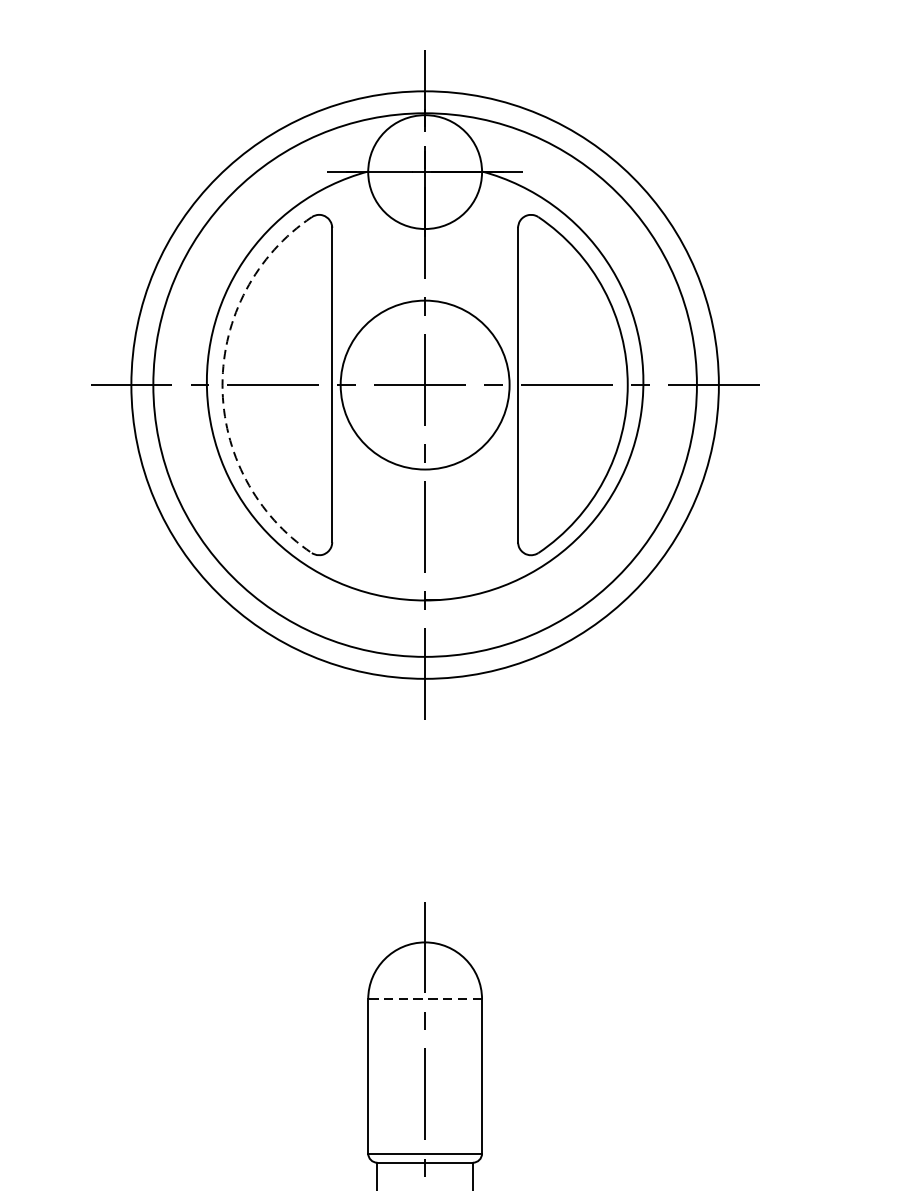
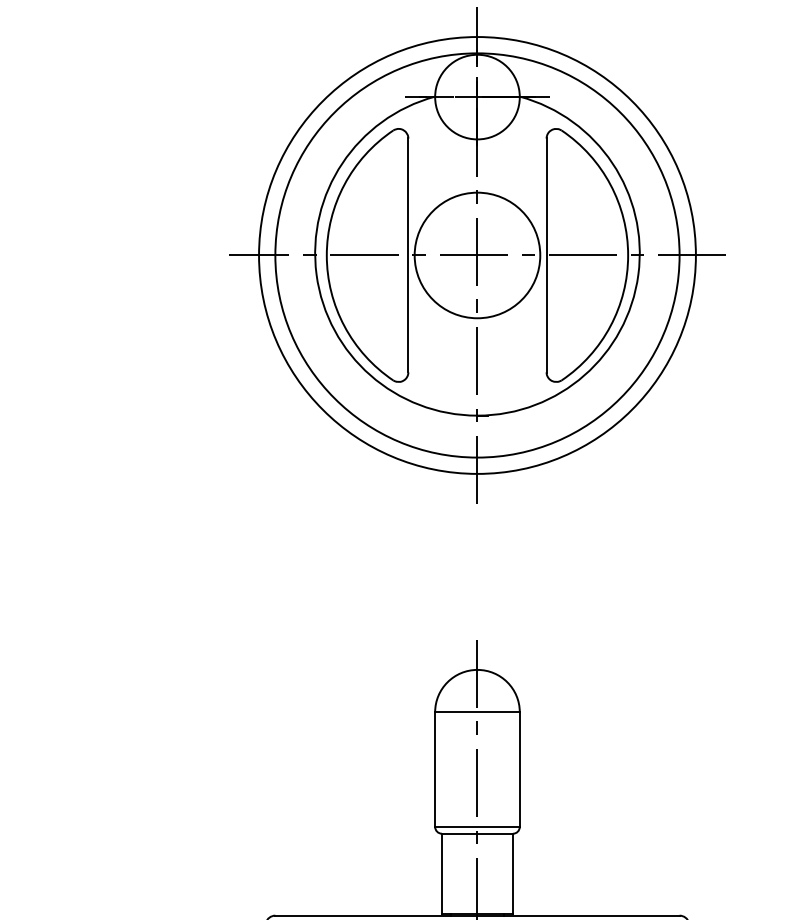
arc: (222, 385) -> (326, 255), dashed -> solid
line: (423, 999) -> (476, 712), dashed -> solid

